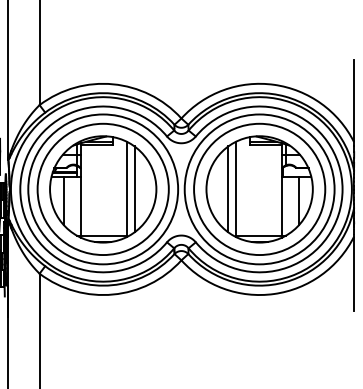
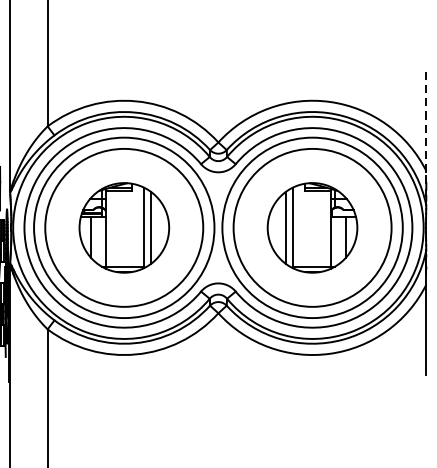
line: (354, 103) -> (426, 124), solid -> dashed
part: (103, 189) -> (124, 227), size x0.7
part: (259, 189) -> (312, 227), size x0.7

